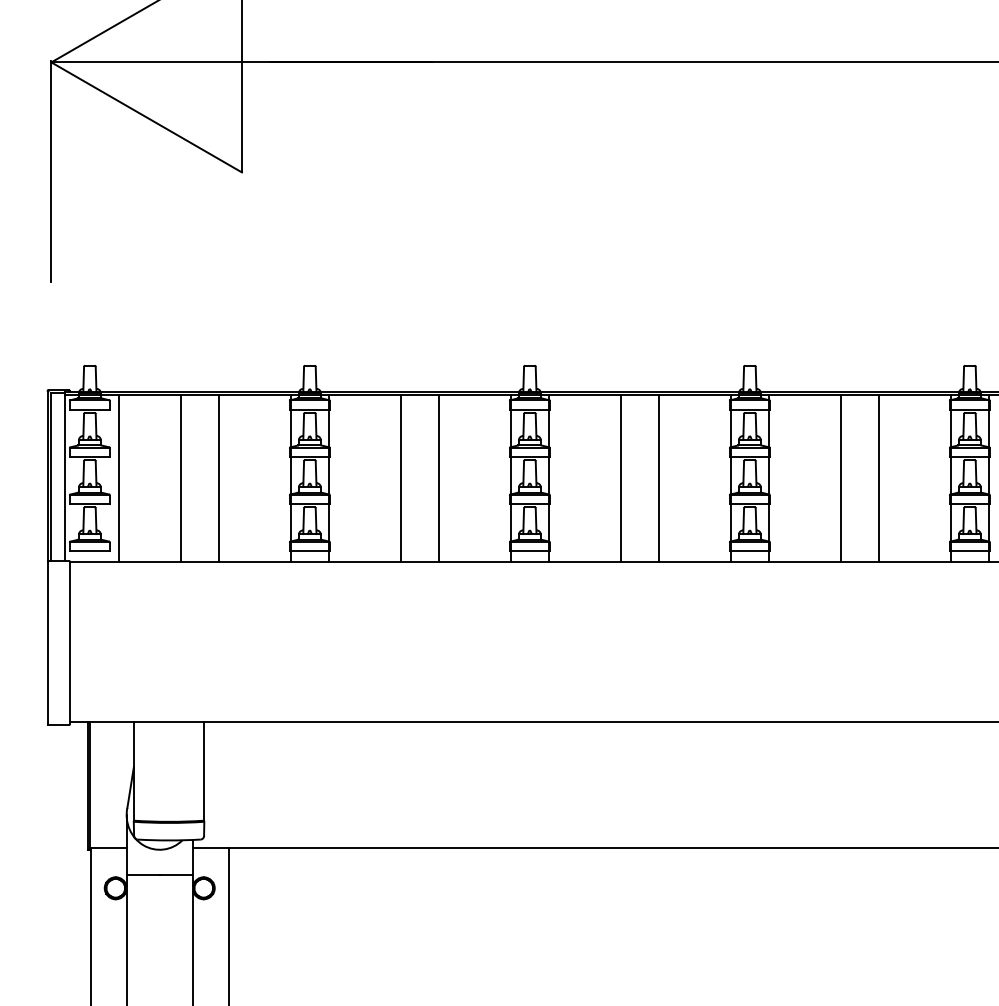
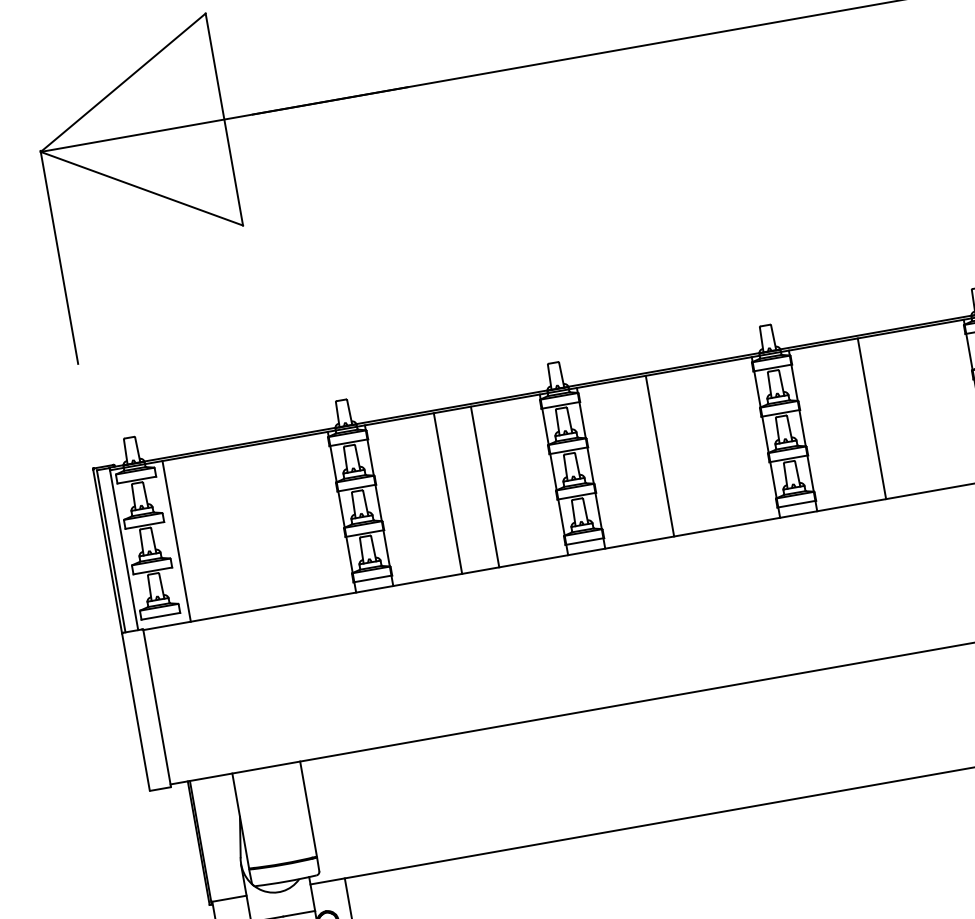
line: (180, 478) -> (235, 530), removed
line: (219, 478) -> (273, 524), removed
line: (659, 478) -> (697, 449), removed
line: (879, 478) -> (909, 412), removed

